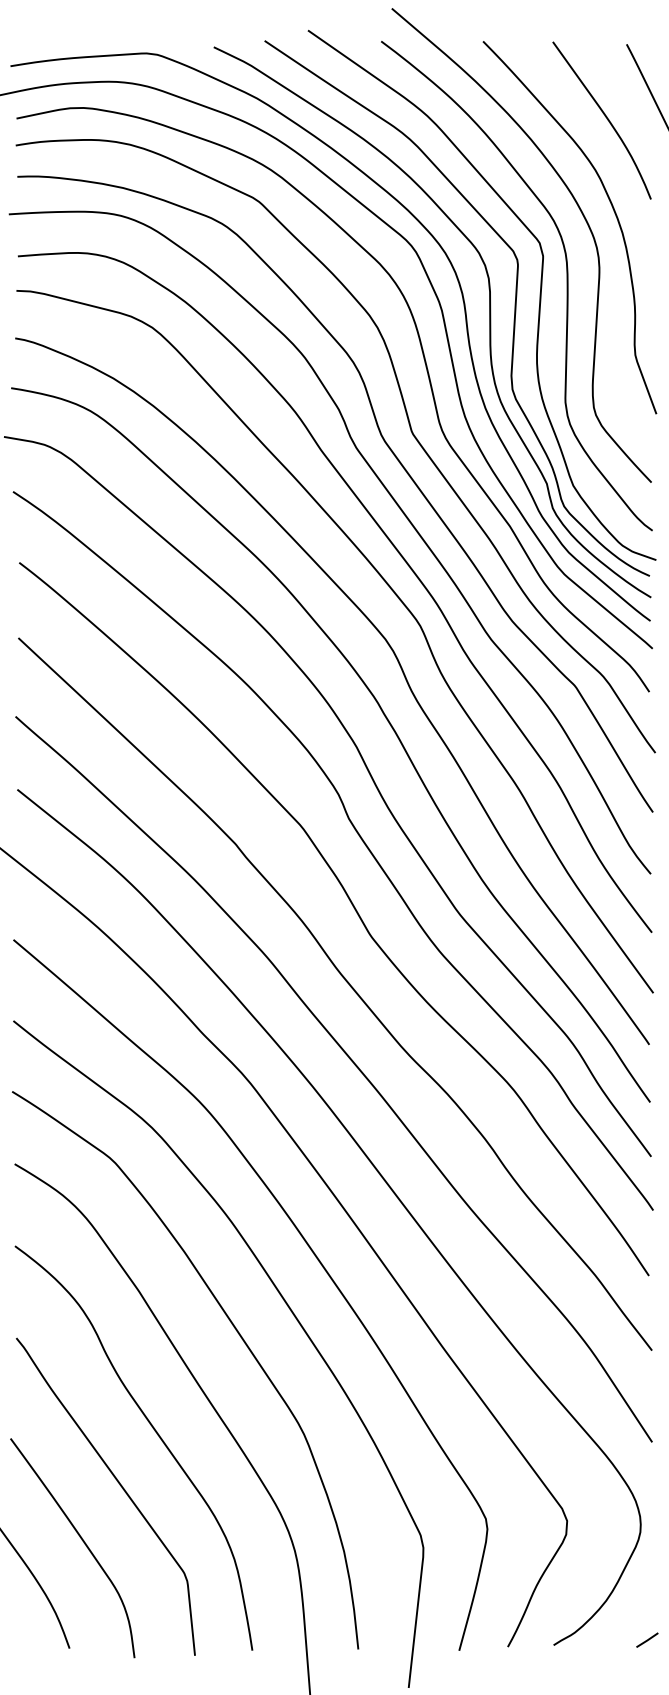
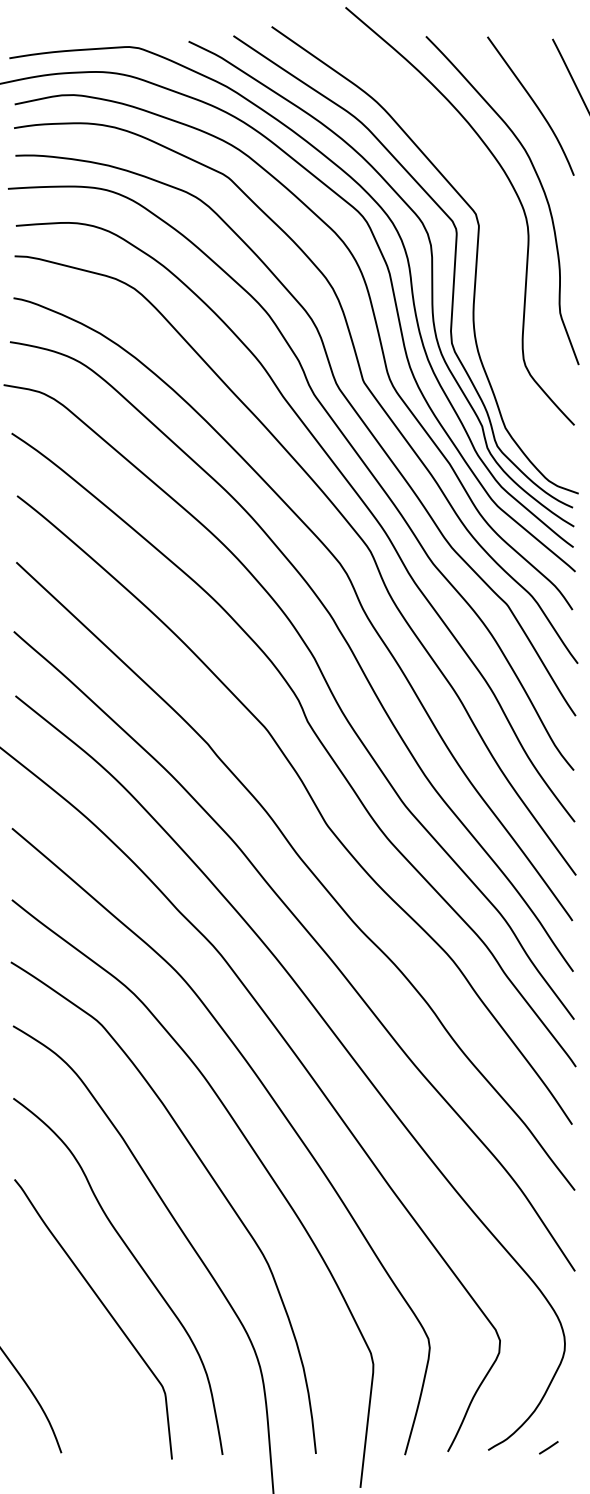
curve: (566, 285) -> (499, 251), removed
curve: (82, 1541) -> (72, 1358), removed
line: (647, 1639) -> (548, 1447), moved

